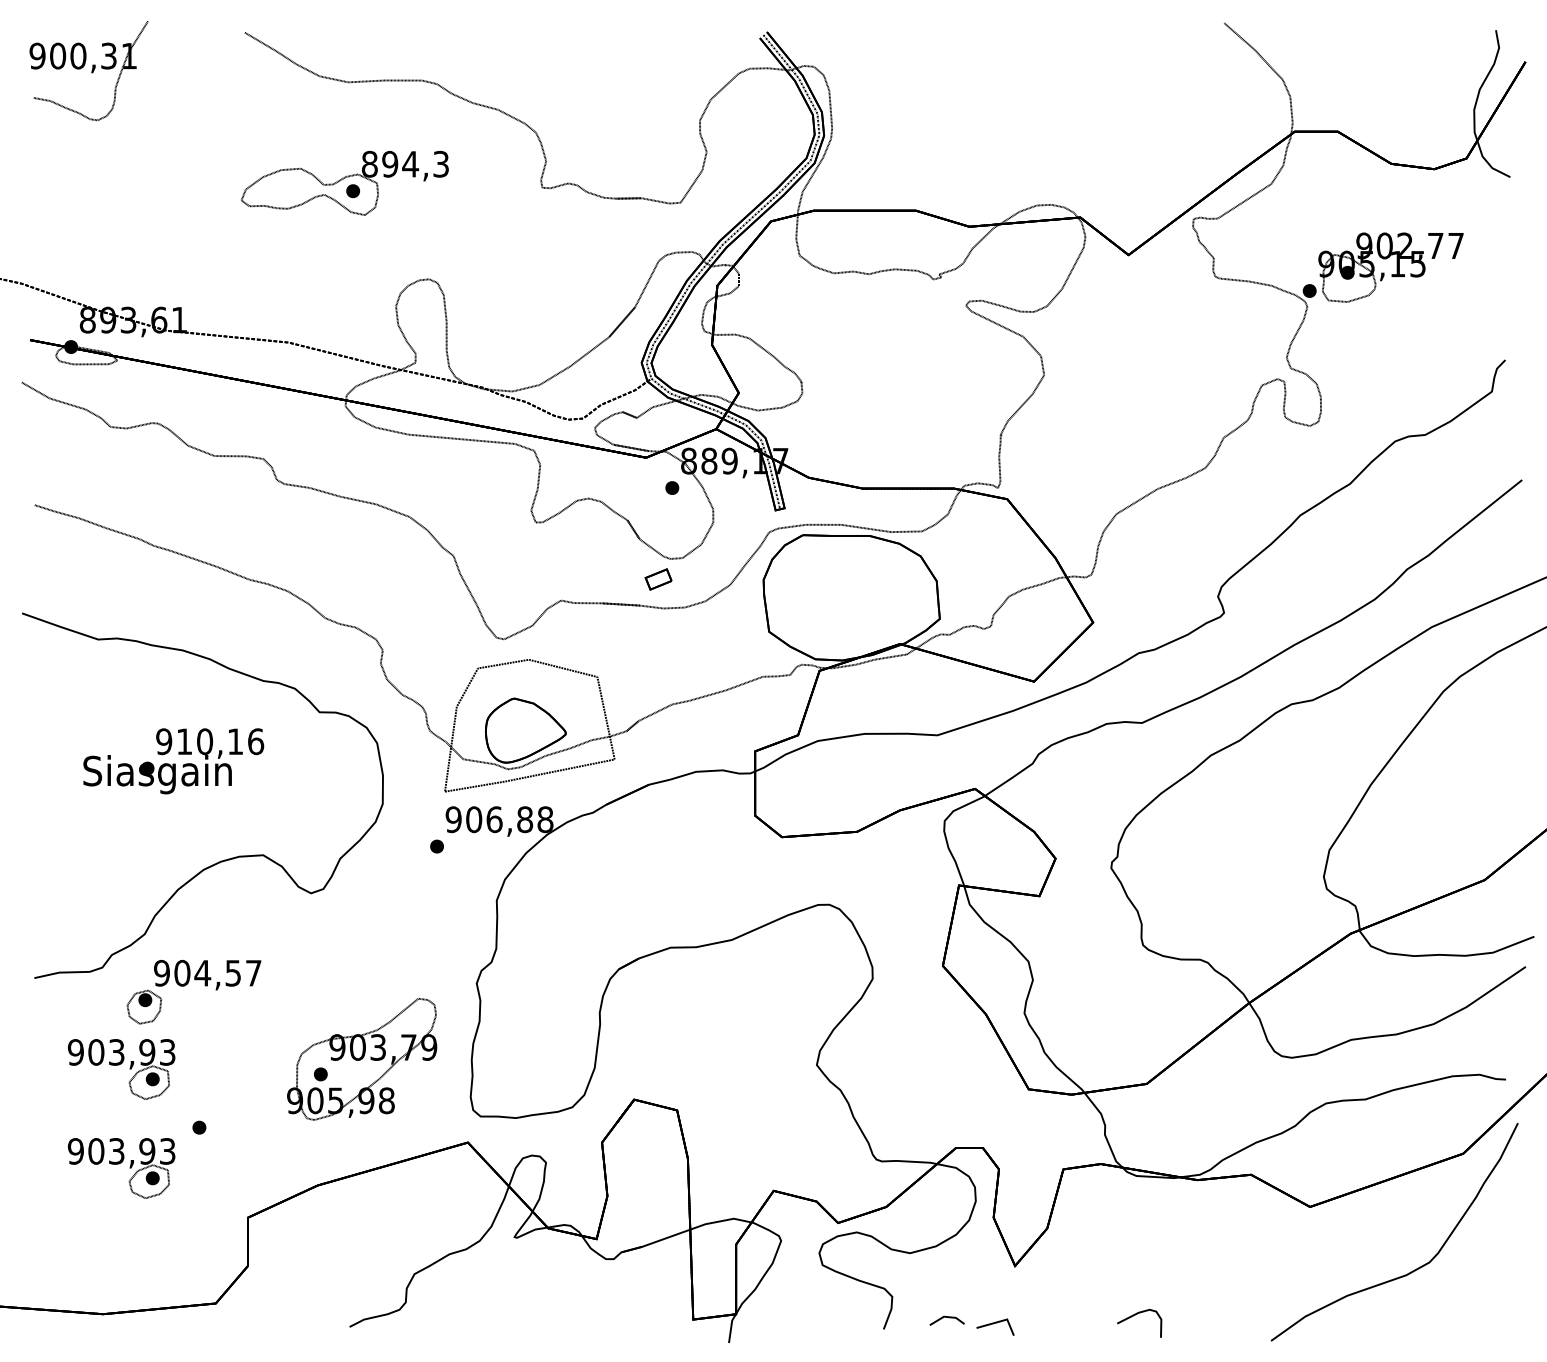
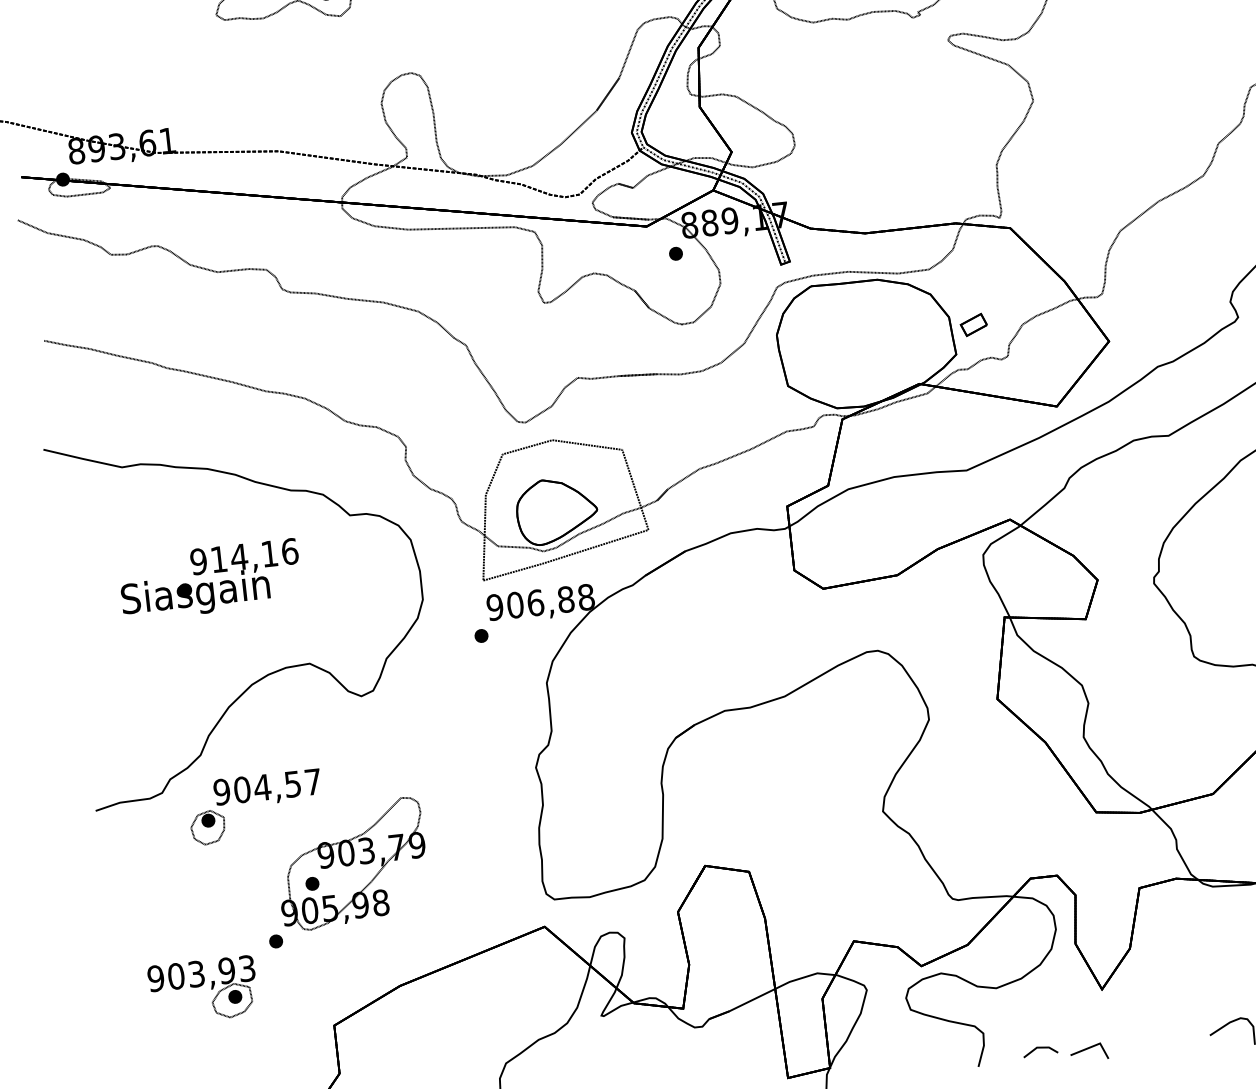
part: (658, 579) -> (973, 325), moved
text: (204, 741) -> (238, 557), 910,16 -> 914,16
part: (362, 1059) -> (352, 864), moved
part: (121, 1069) -> (192, 892), removed

